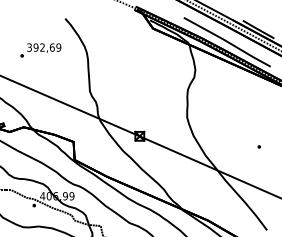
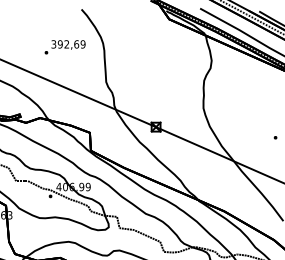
text: (40, 50) -> (64, 47), moved

